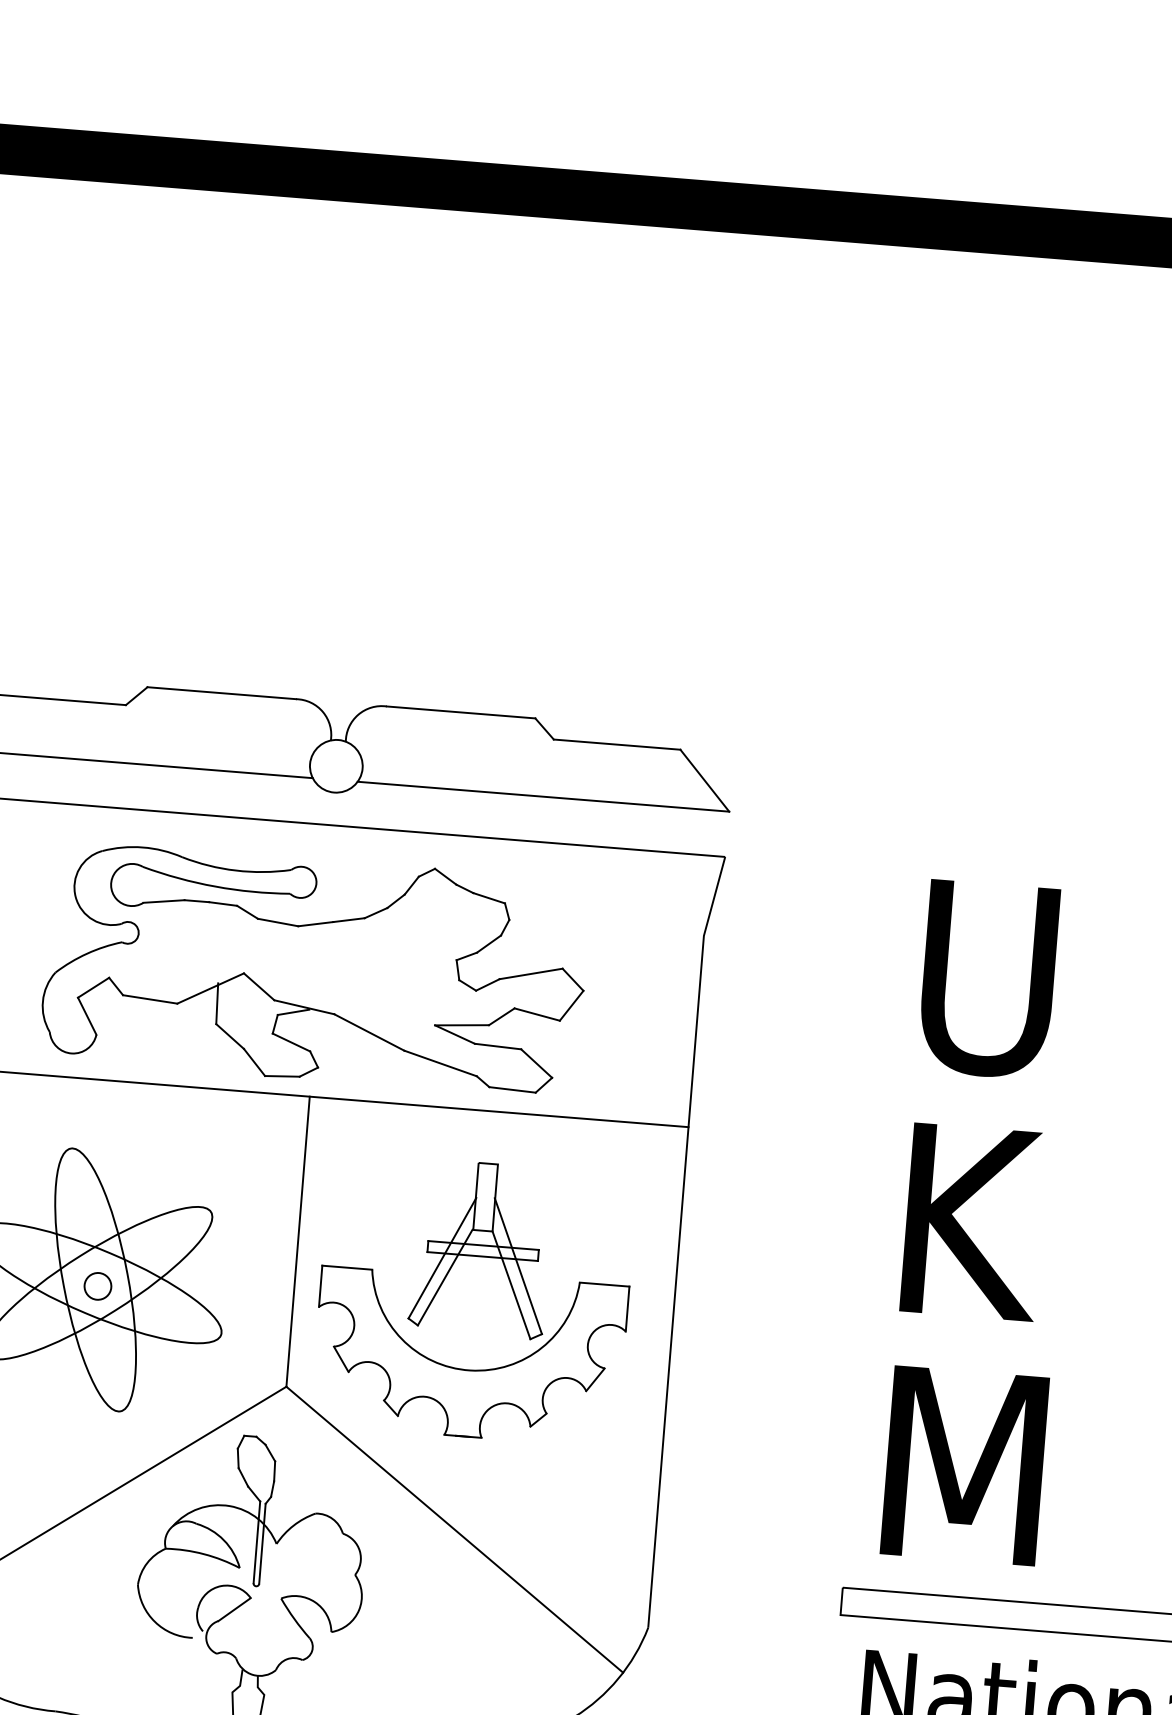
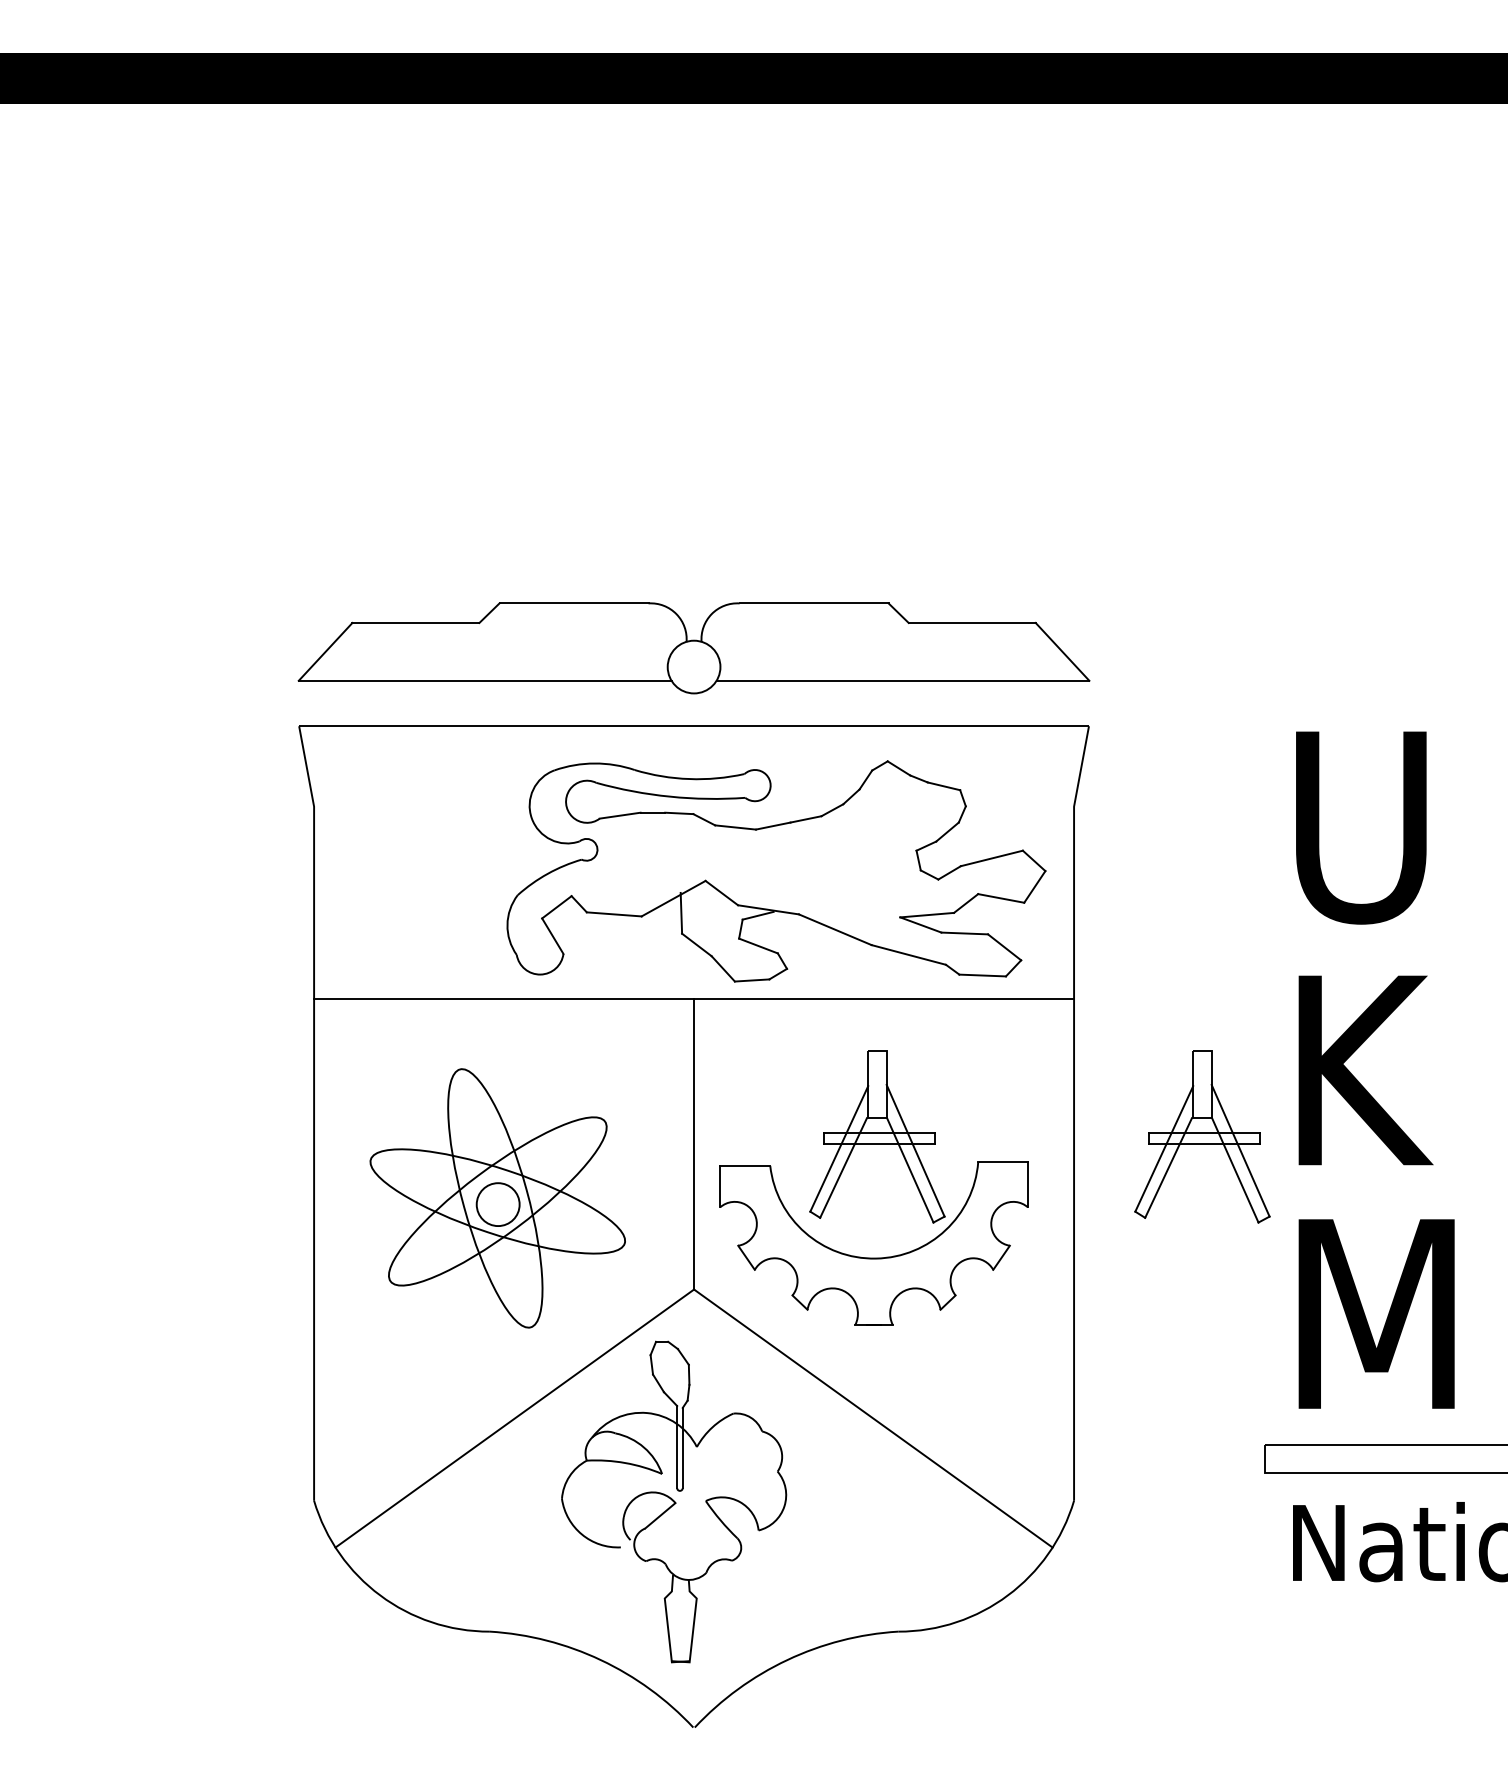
part: (315, 969) -> (776, 871), moved
part: (805, 1274) -> (1202, 1136), added
circle: (97, 1286) -> (497, 1204), size x1.6

